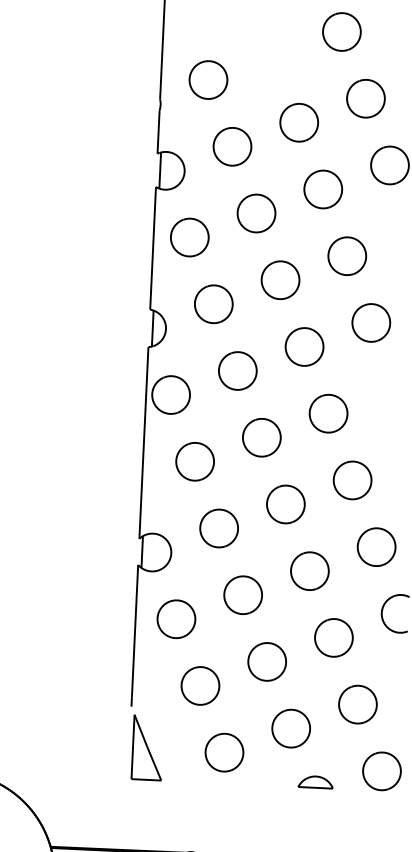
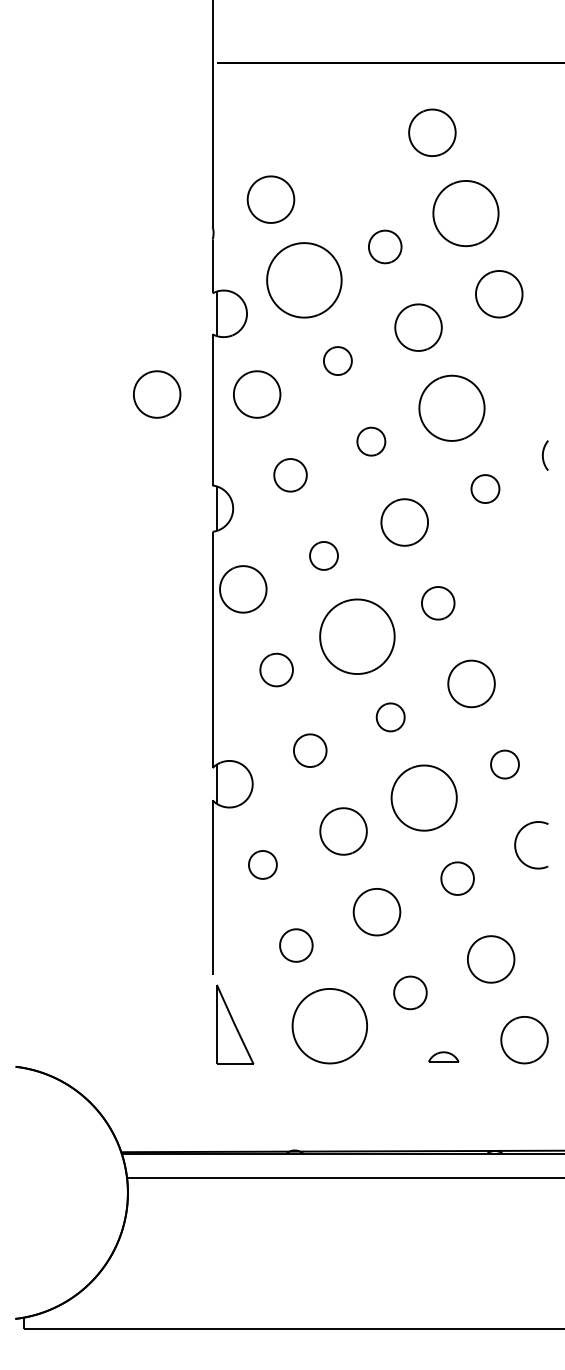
part: (365, 98) -> (465, 213), size x1.4
part: (299, 122) -> (385, 246), size x0.7
part: (232, 146) -> (304, 280), size x1.6
part: (256, 213) -> (337, 360), size x0.6
part: (108, 233) -> (157, 394), added
part: (346, 256) -> (451, 408), size x1.4
part: (280, 280) -> (371, 441), size x0.6
part: (213, 304) -> (290, 475), size x0.7
part: (371, 322) -> (485, 488), size x0.6
part: (237, 370) -> (323, 555), size x0.6
part: (328, 413) -> (438, 603), size x0.7
part: (261, 437) -> (357, 636), size x1.6
part: (194, 461) -> (276, 669), size x0.7
part: (285, 504) -> (390, 717), size x0.6
part: (219, 528) -> (310, 750), size x0.7
part: (376, 547) -> (504, 764), size x0.6
part: (310, 570) -> (424, 797), size x1.4
part: (176, 618) -> (262, 864), size x0.6
part: (333, 637) -> (457, 878), size x0.7
part: (200, 685) -> (296, 945), size x0.7
part: (291, 728) -> (410, 992), size x0.7
part: (224, 752) -> (329, 1026), size x1.6
part: (315, 781) -> (443, 1056), size x0.7

